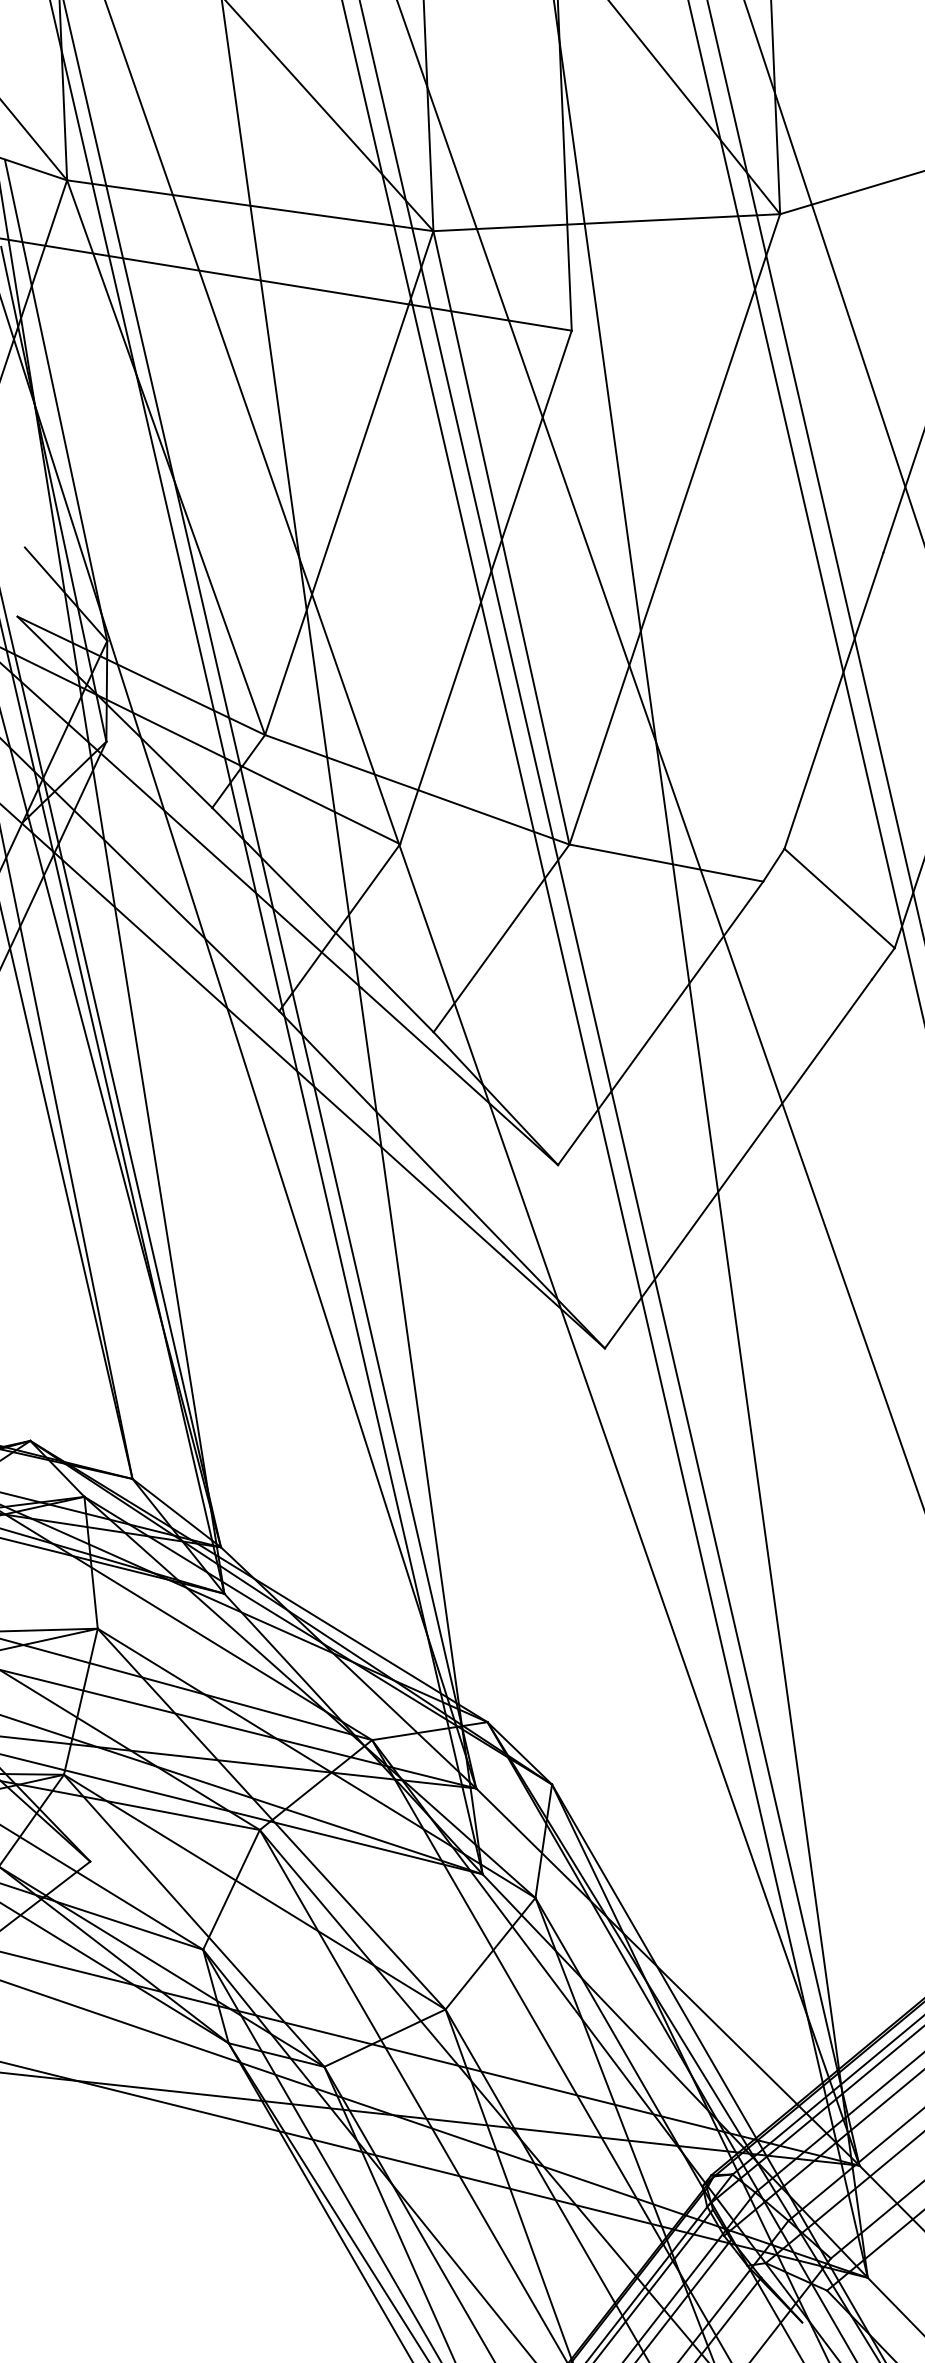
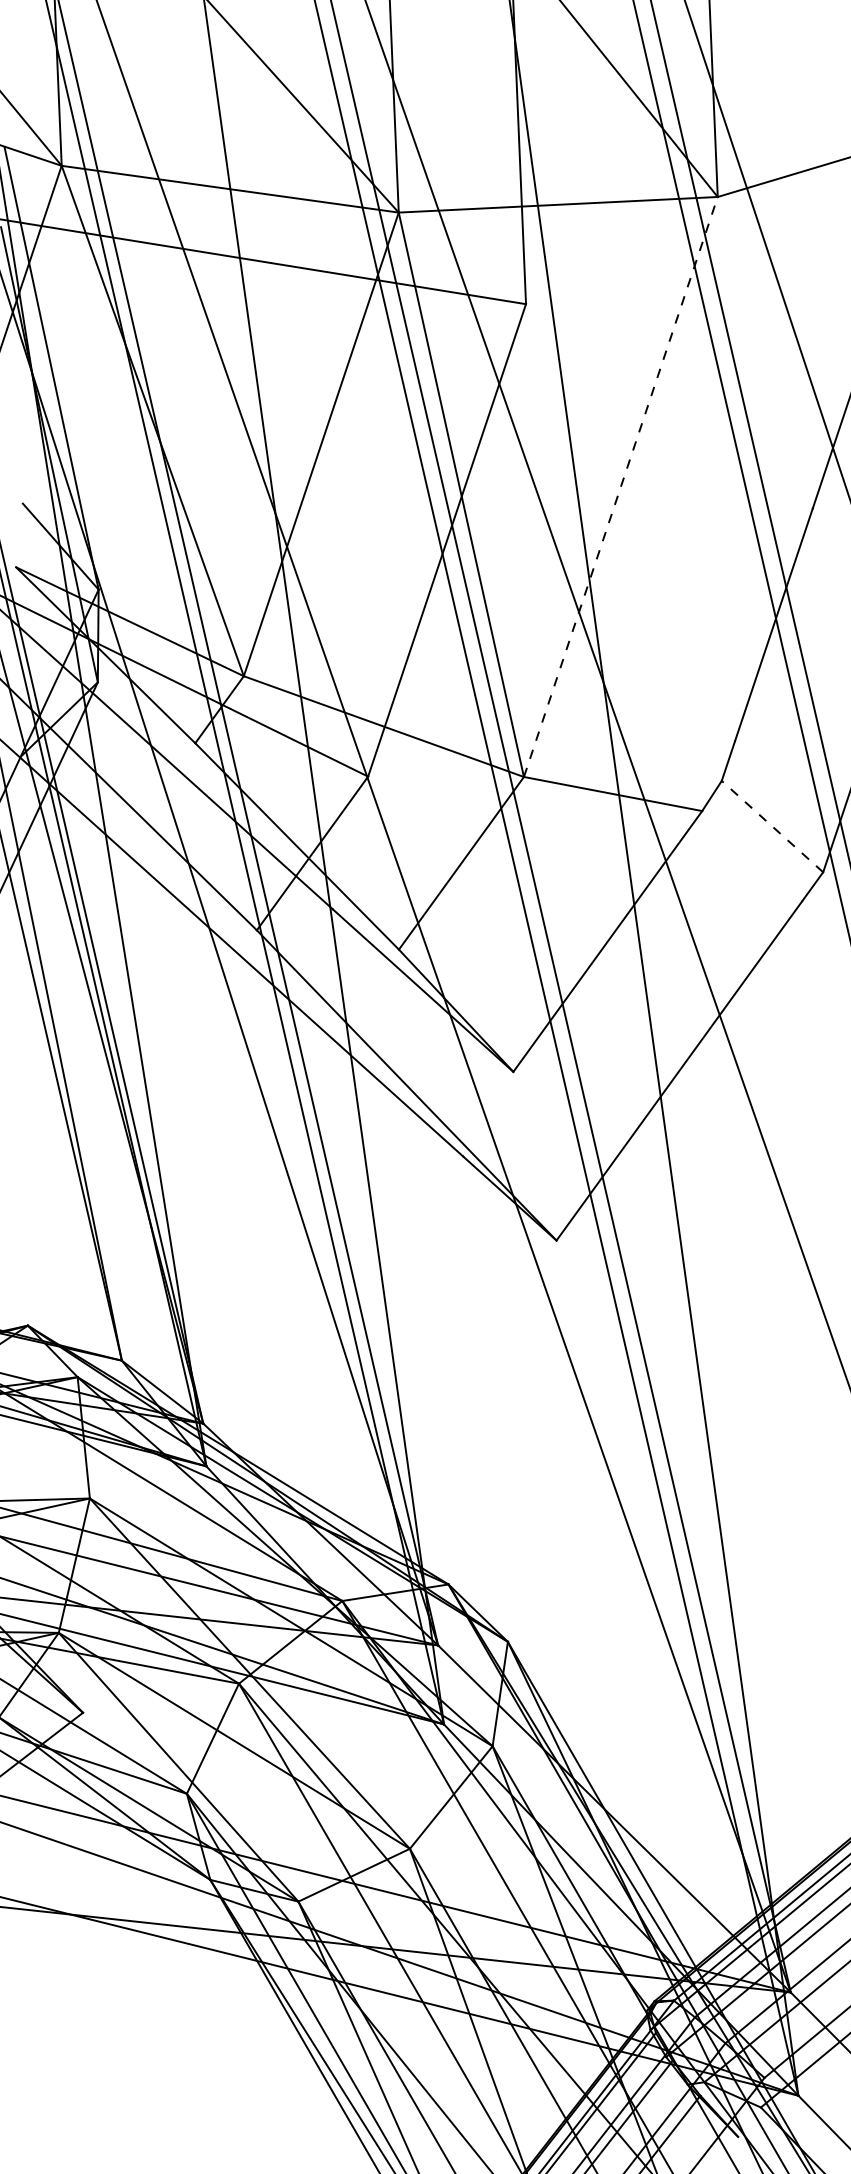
line: (674, 528) -> (620, 486), solid -> dashed
line: (839, 898) -> (772, 826), solid -> dashed

